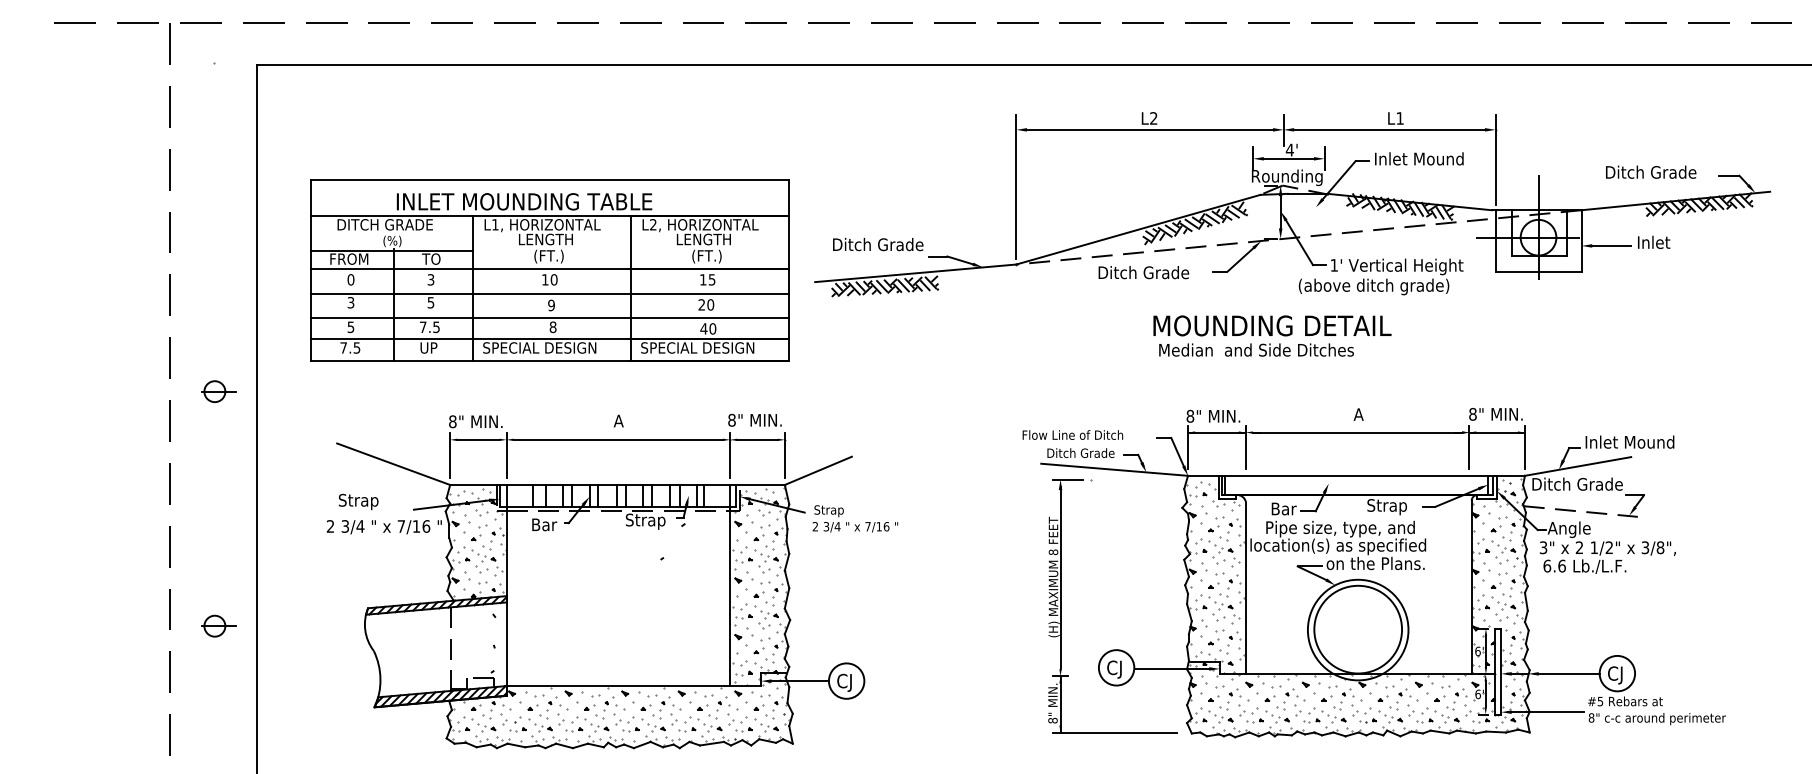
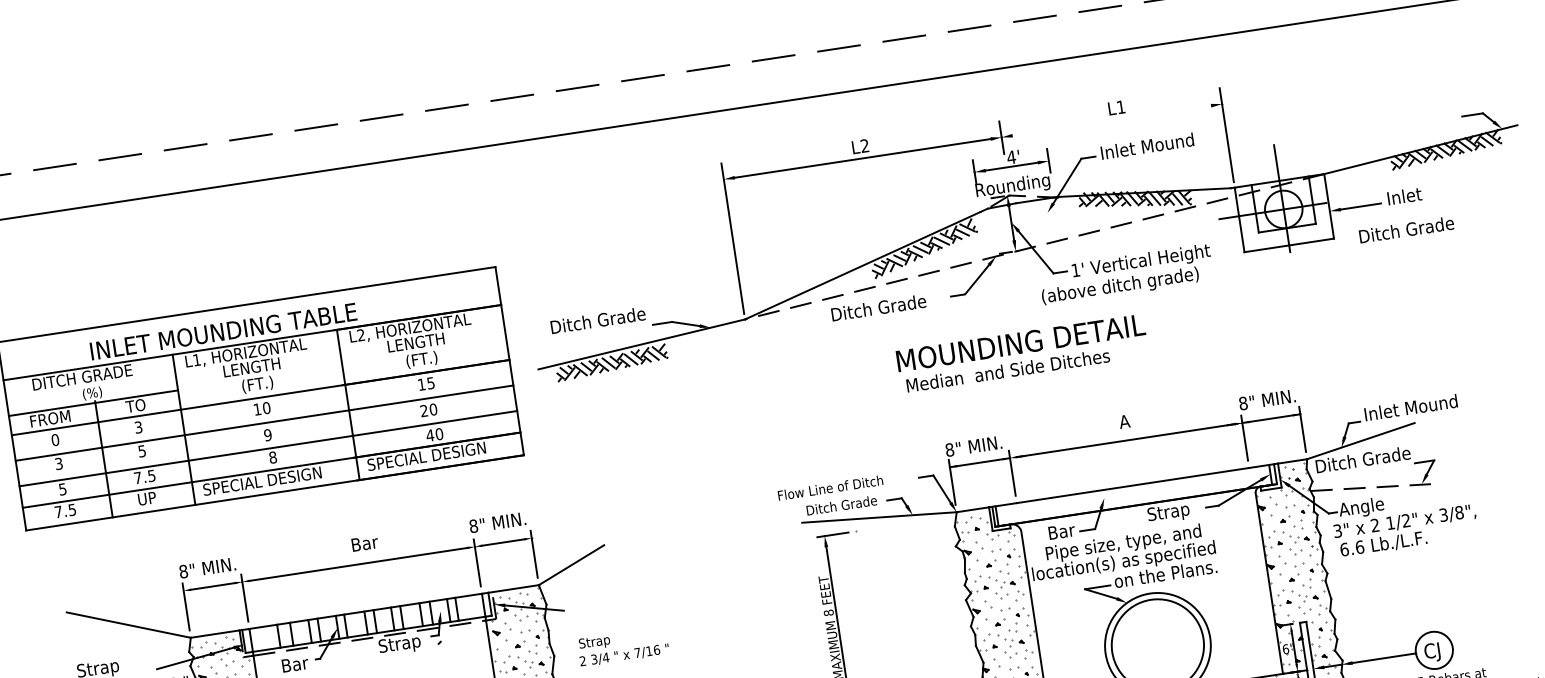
line: (1389, 129) -> (1111, 120), removed
text: (1651, 171) -> (1406, 228), moved
text: (626, 420) -> (364, 542), A -> Bar
text: (855, 518) -> (623, 646), moved

